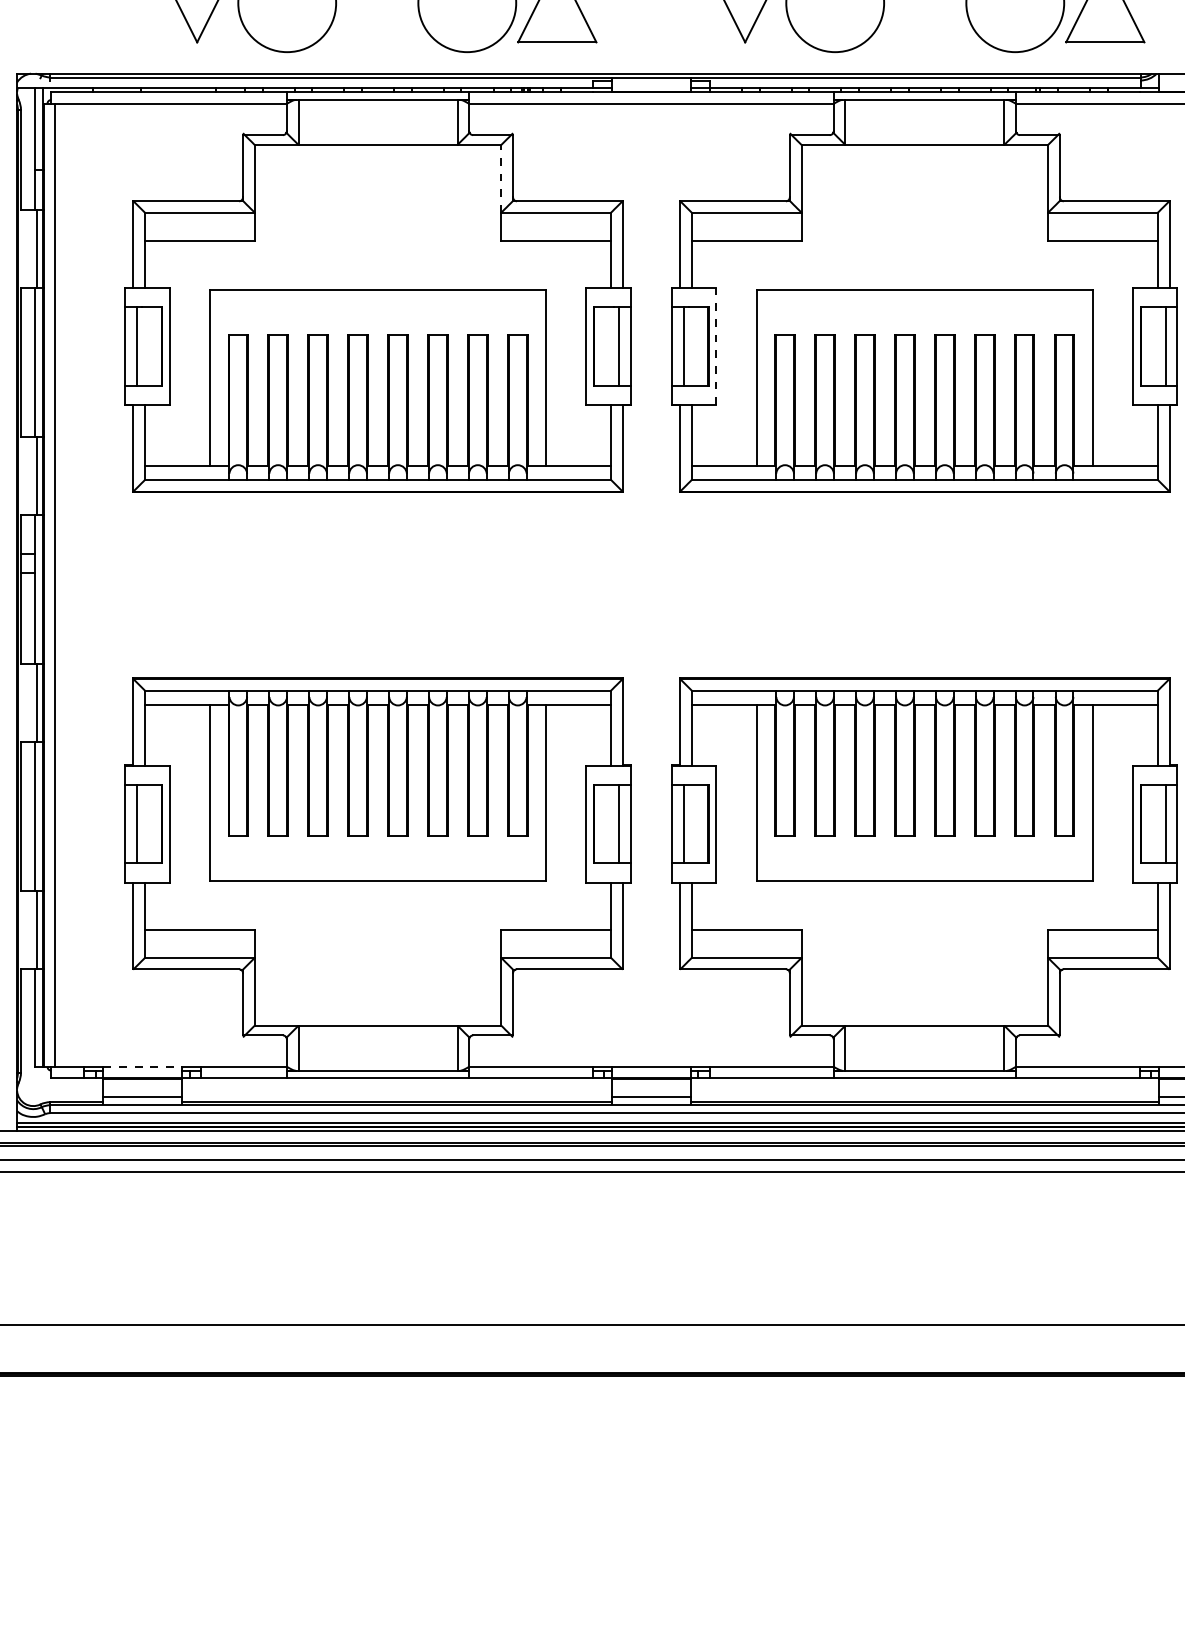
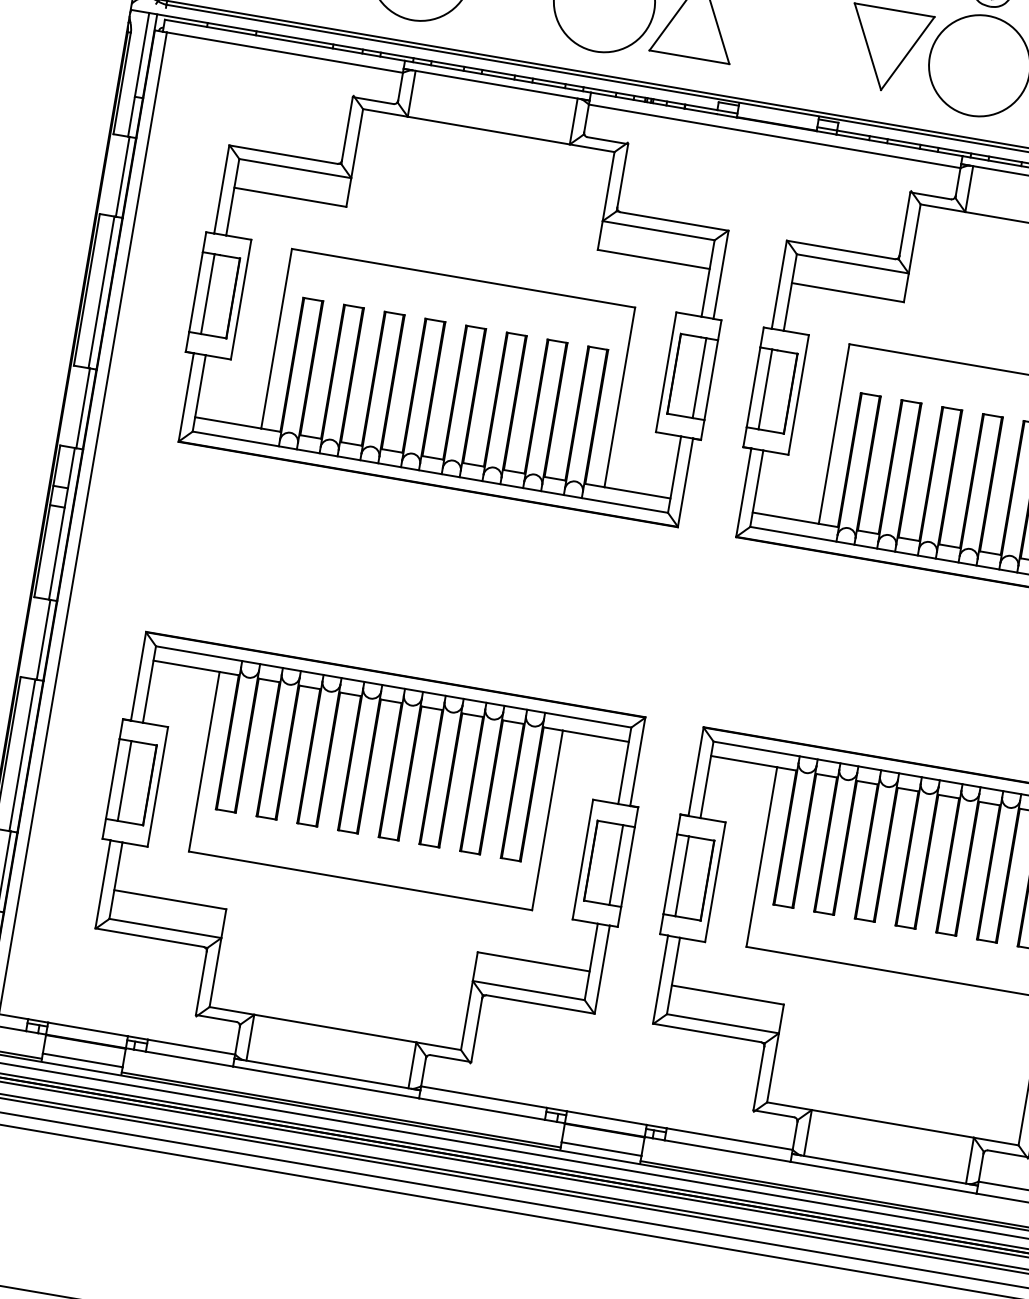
line: (501, 178) -> (608, 186), dashed -> solid
line: (716, 346) -> (798, 395), dashed -> solid
line: (143, 1066) -> (89, 1029), dashed -> solid

